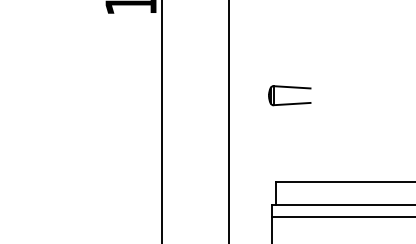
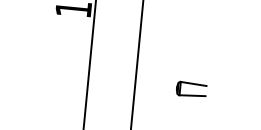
part: (290, 88) -> (192, 84), moved

